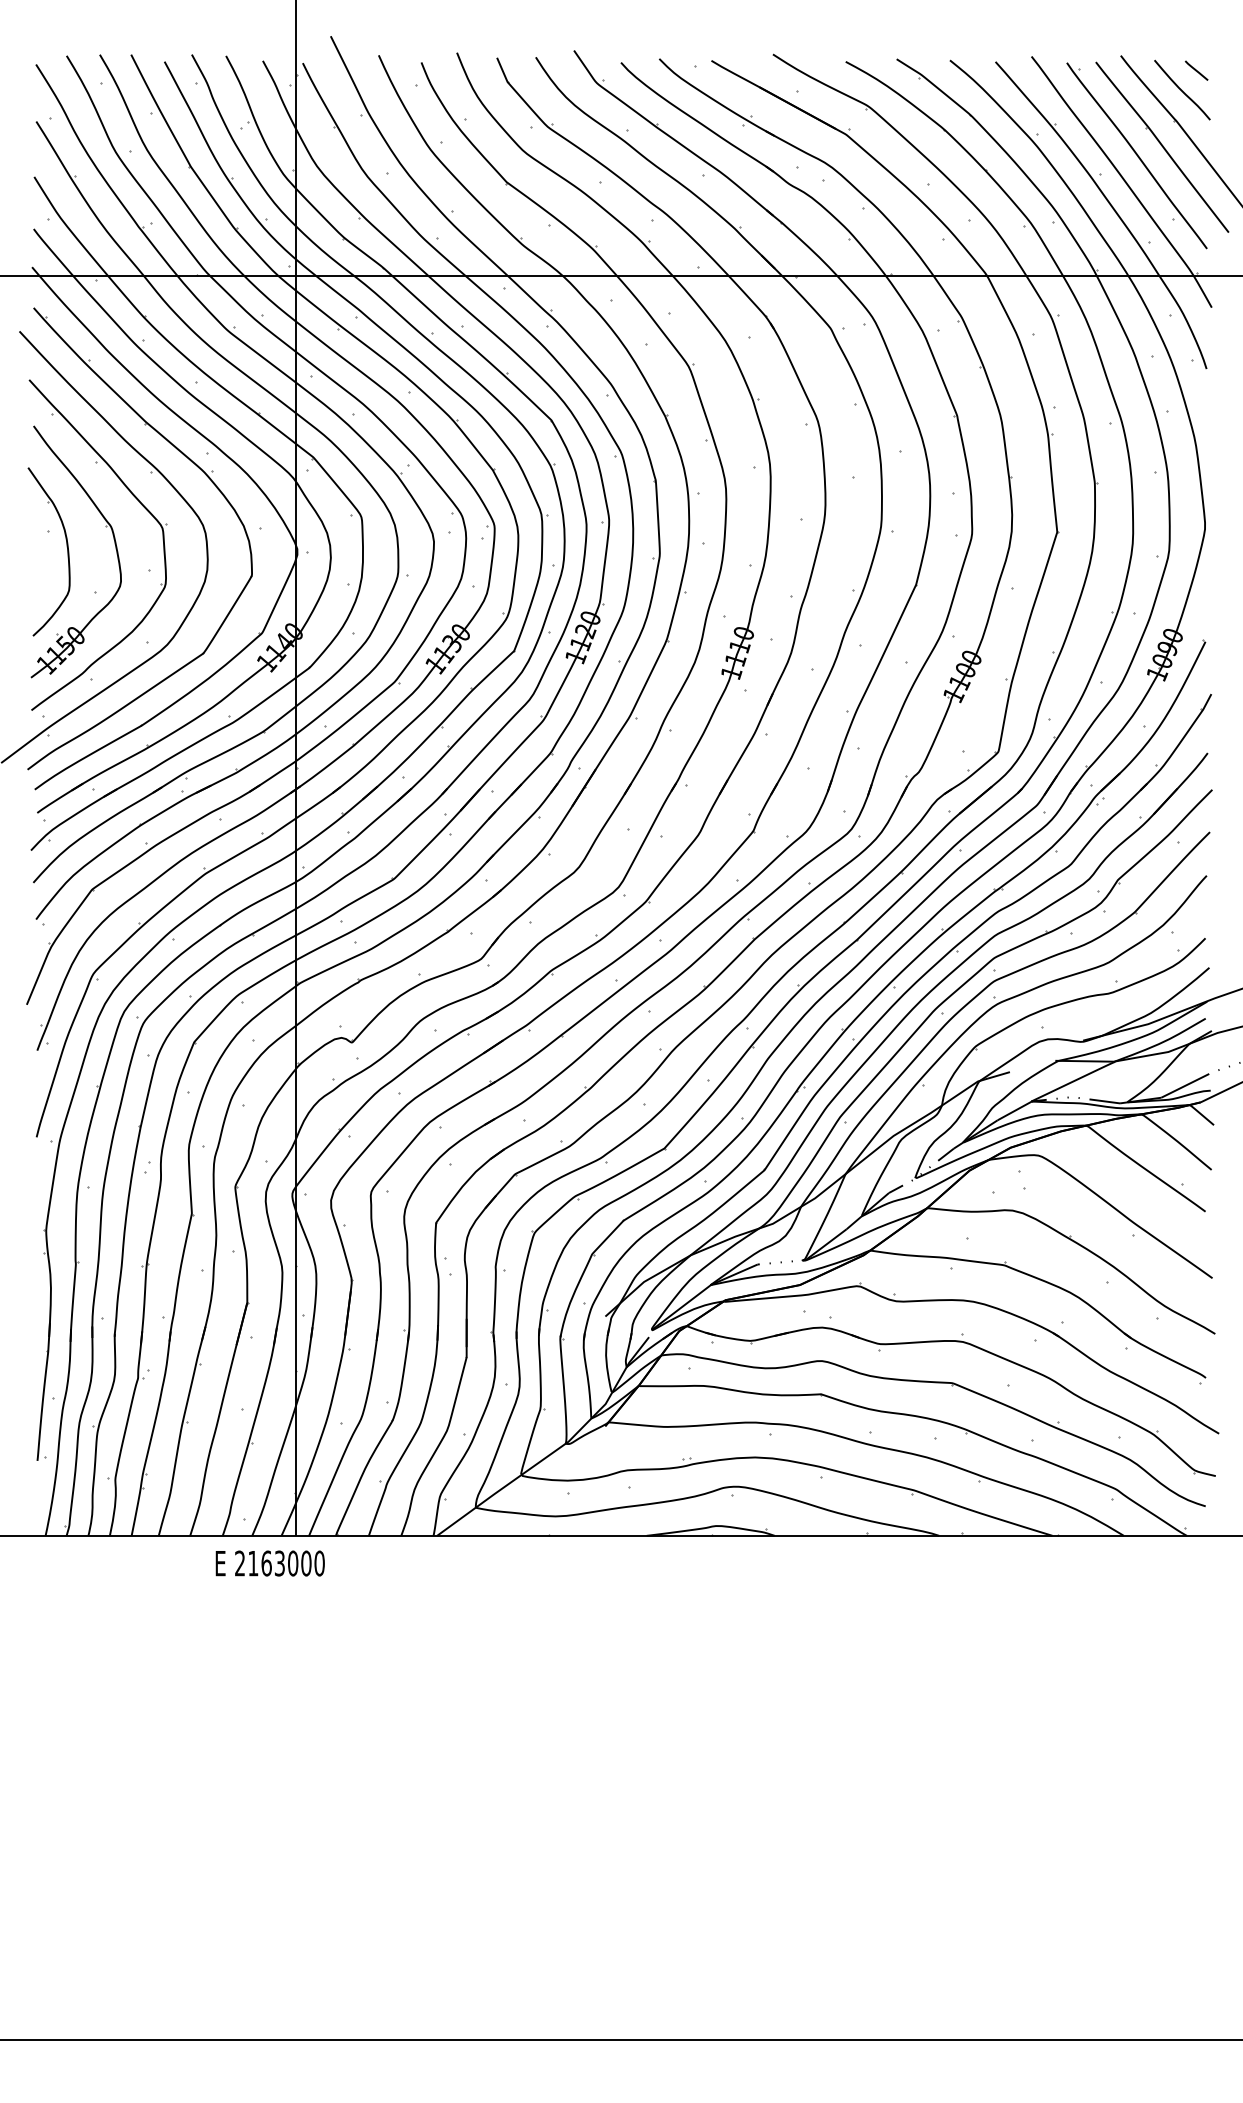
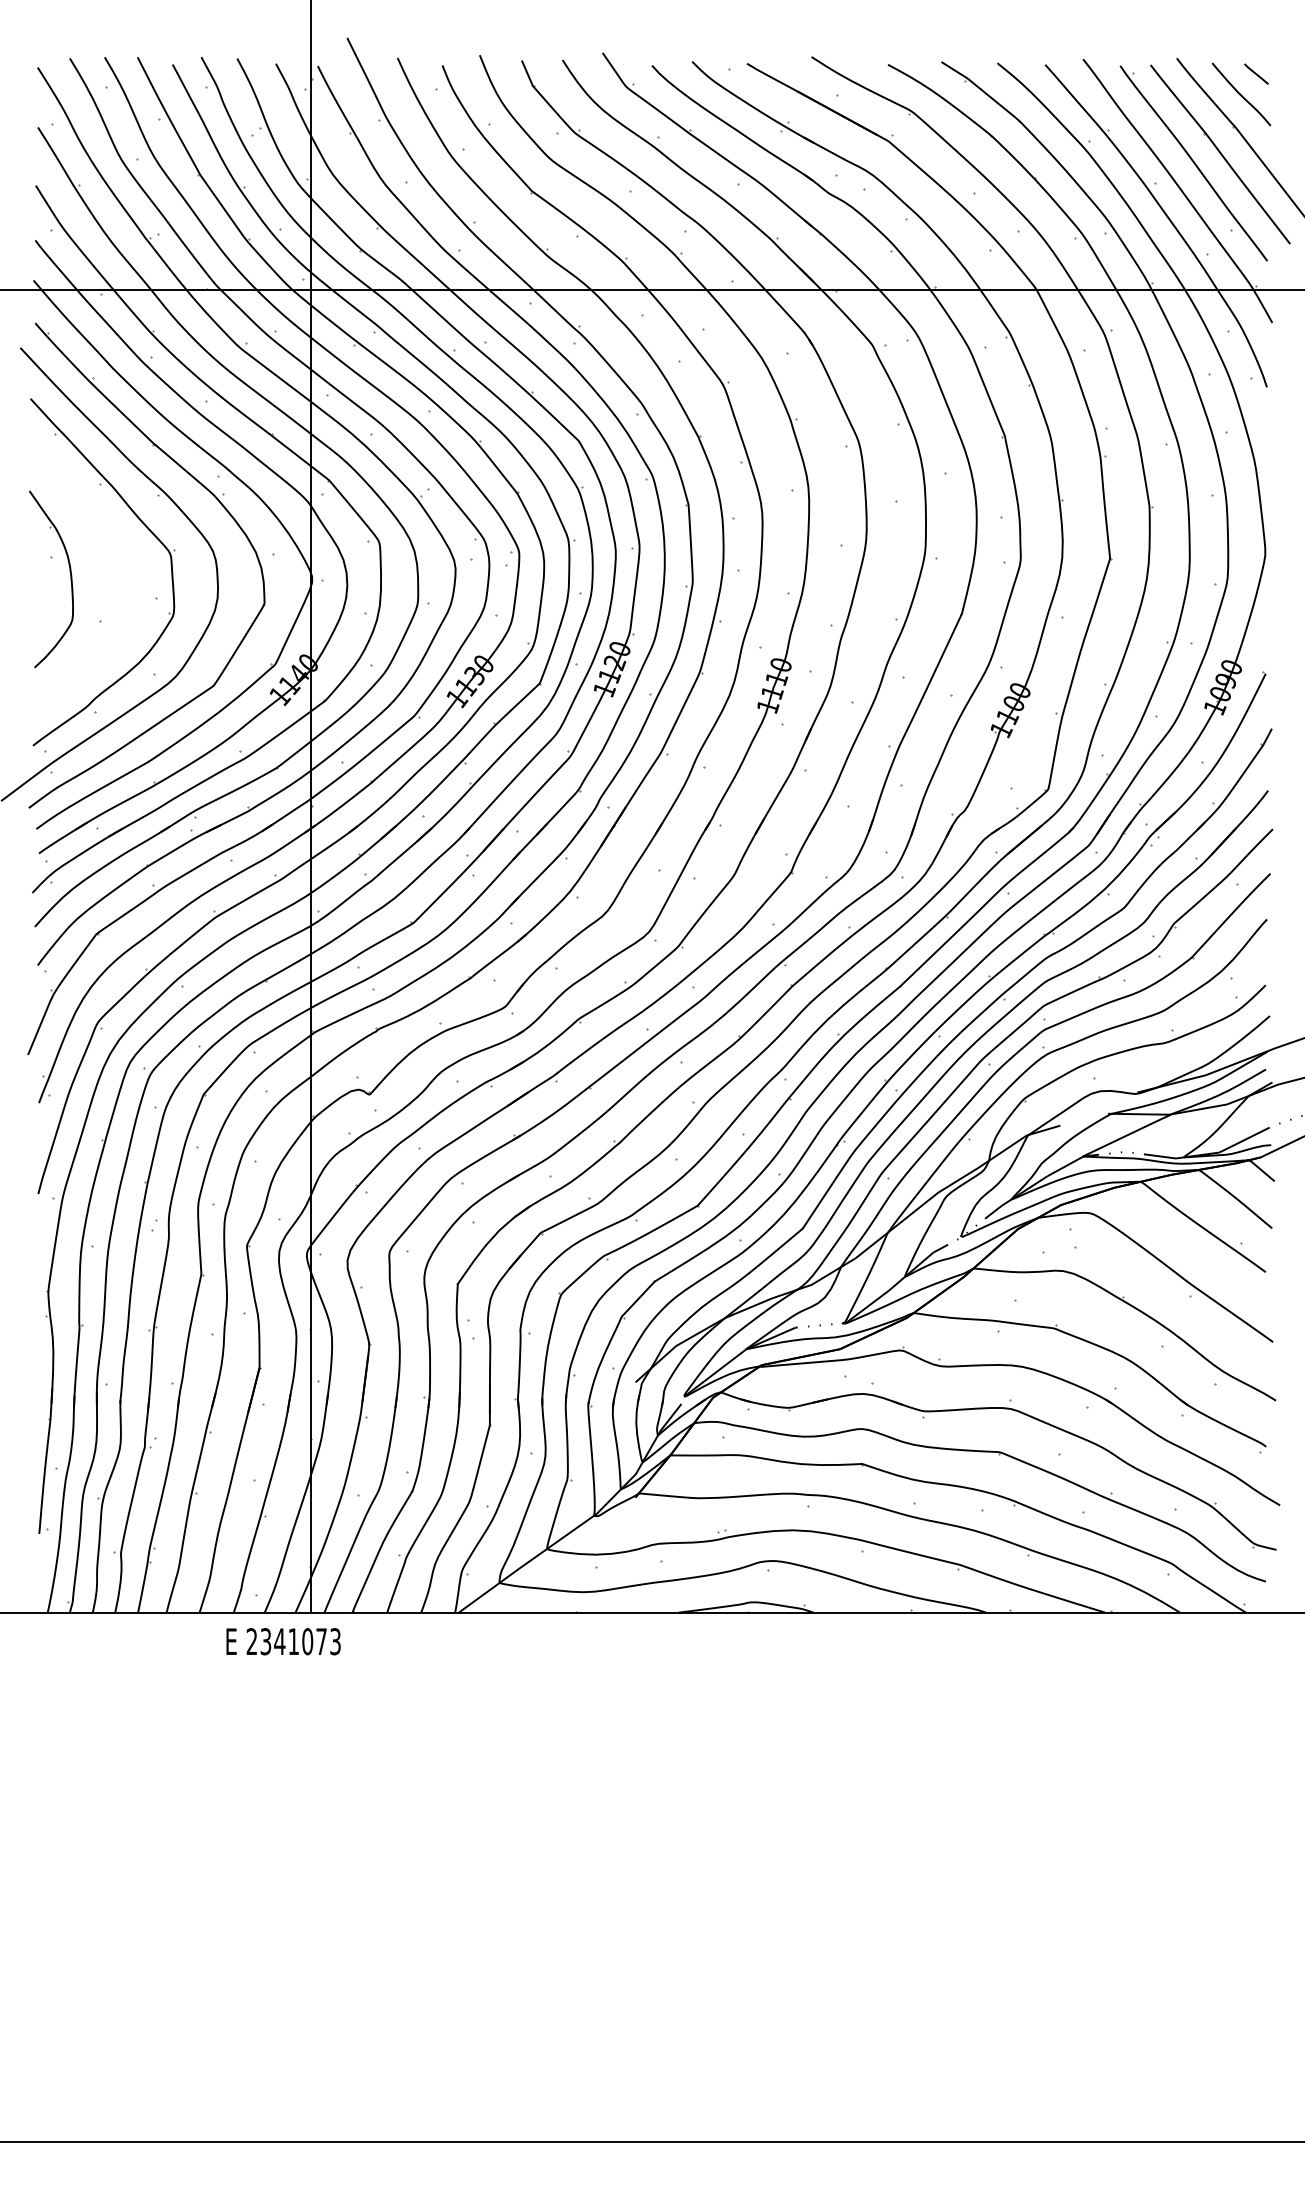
part: (105, 527) -> (110, 553), removed
text: (286, 1563) -> (300, 1641), 2163000 -> 2341073

